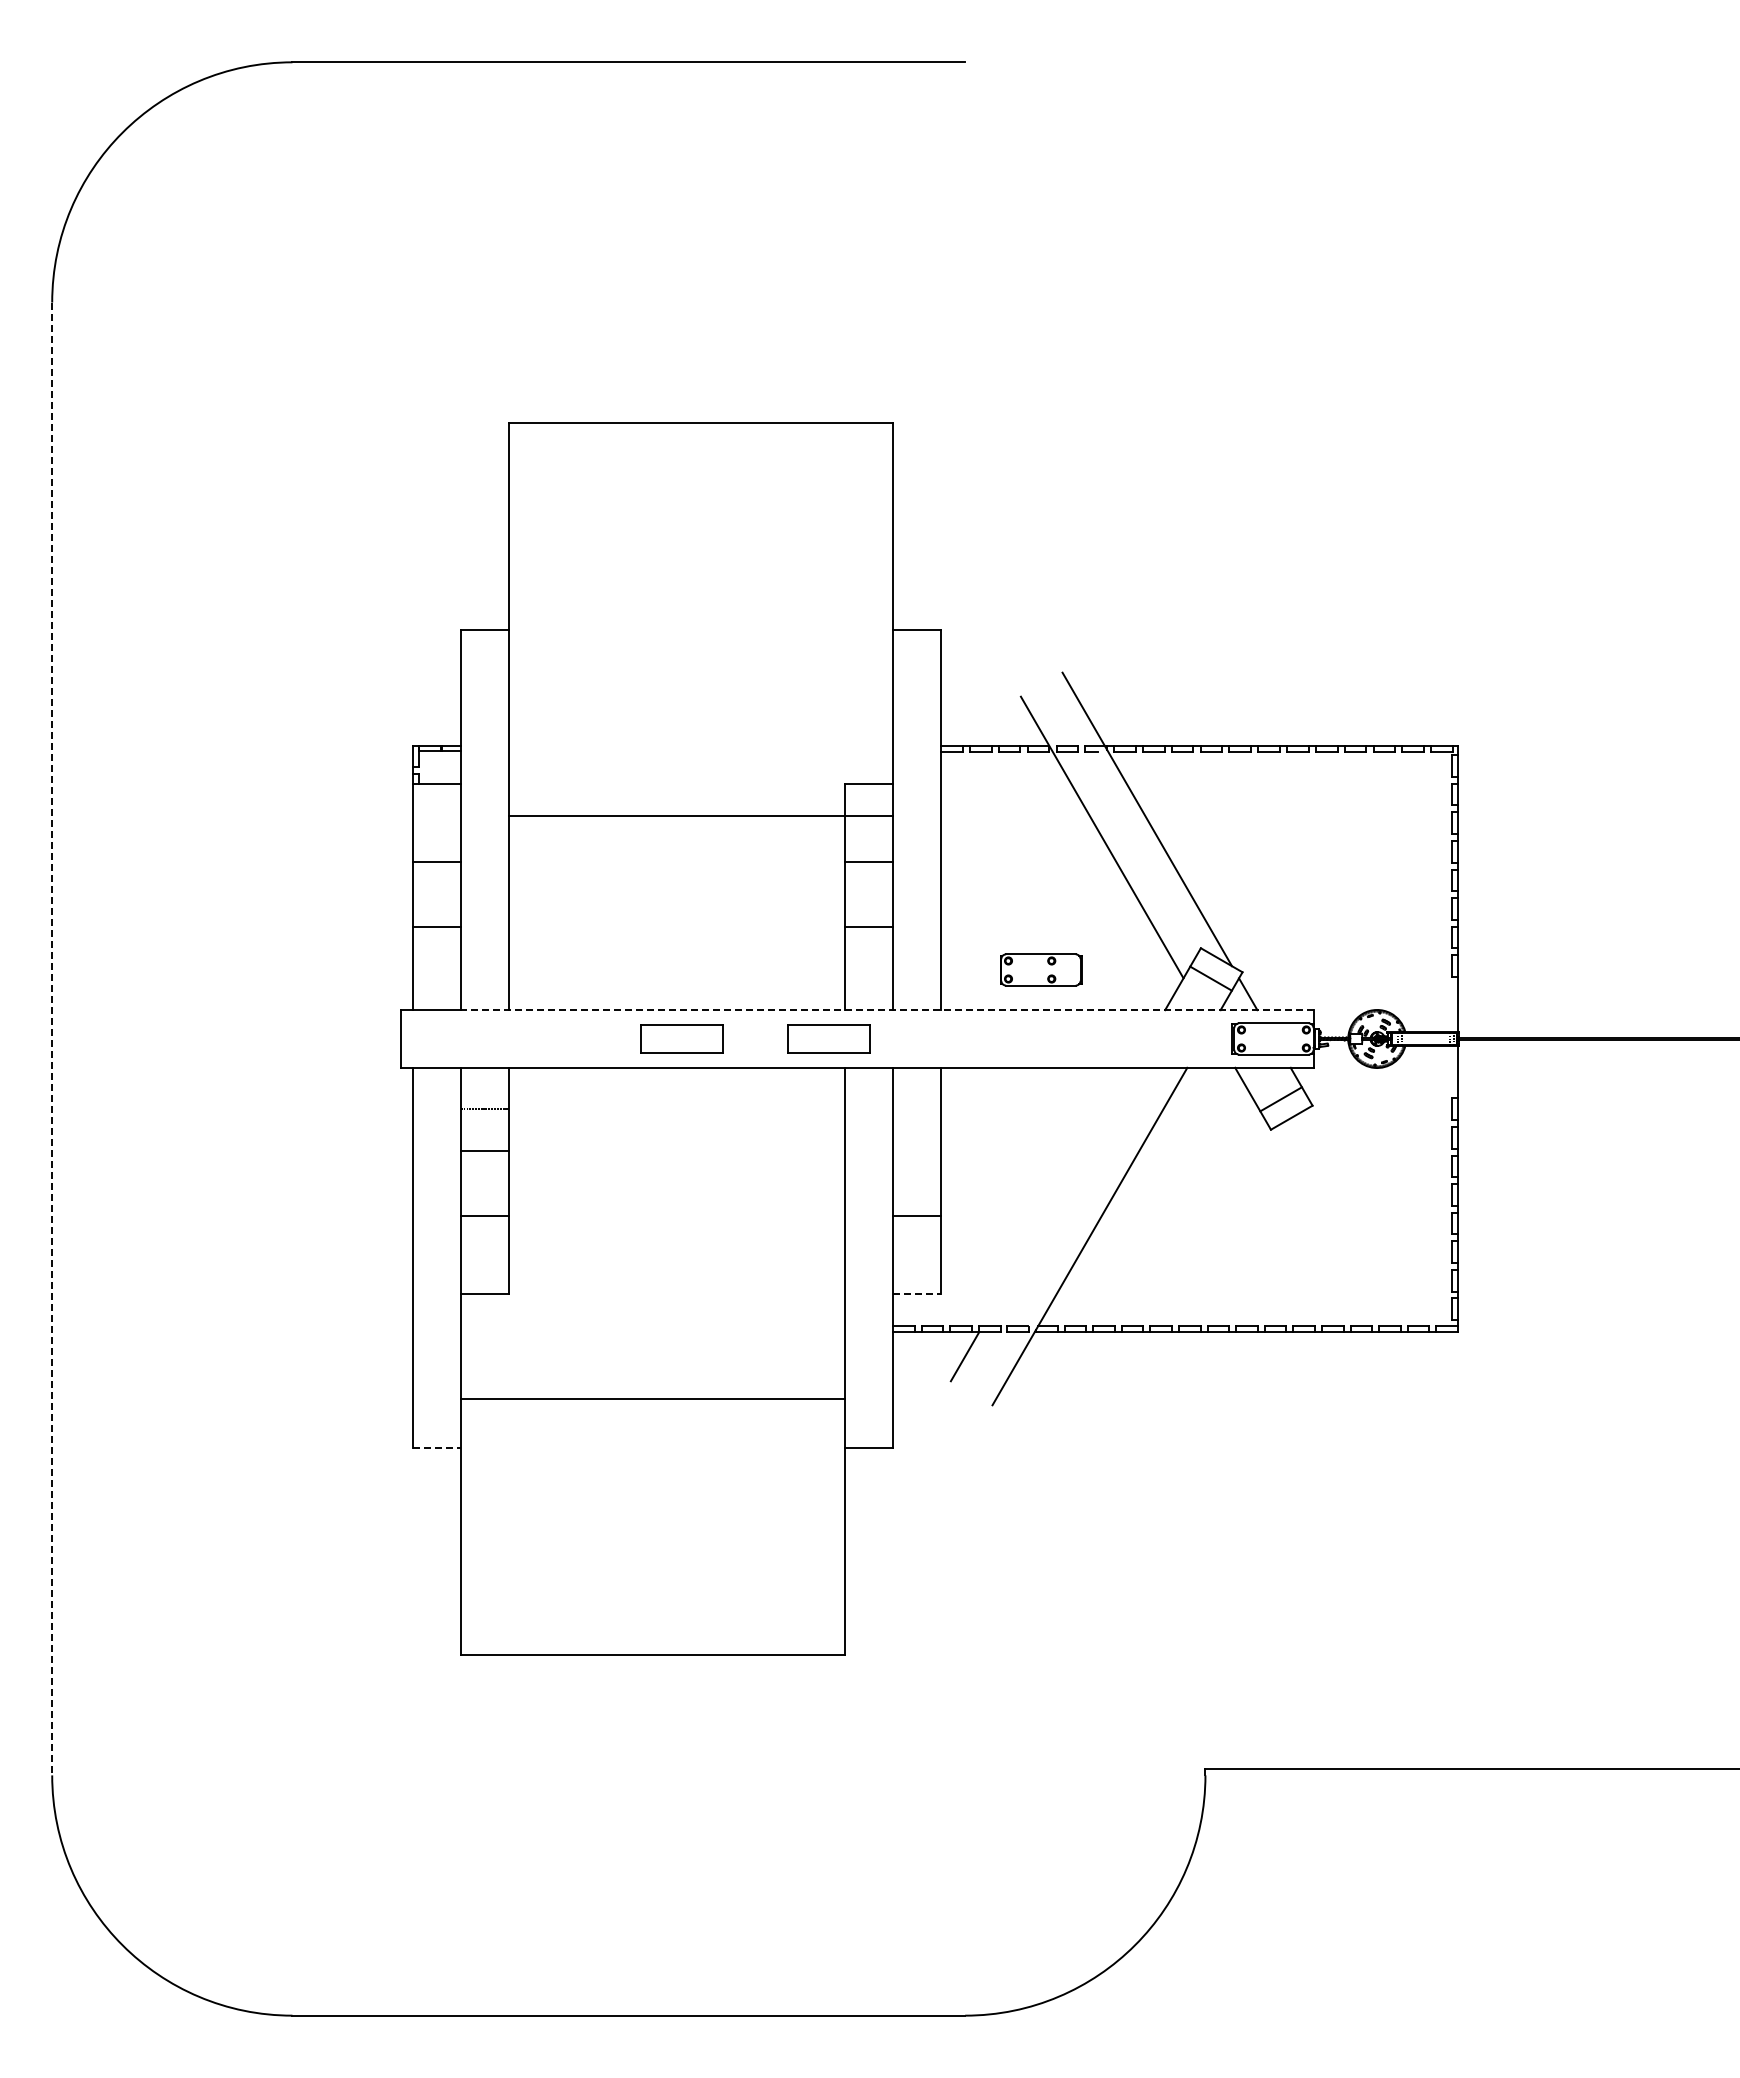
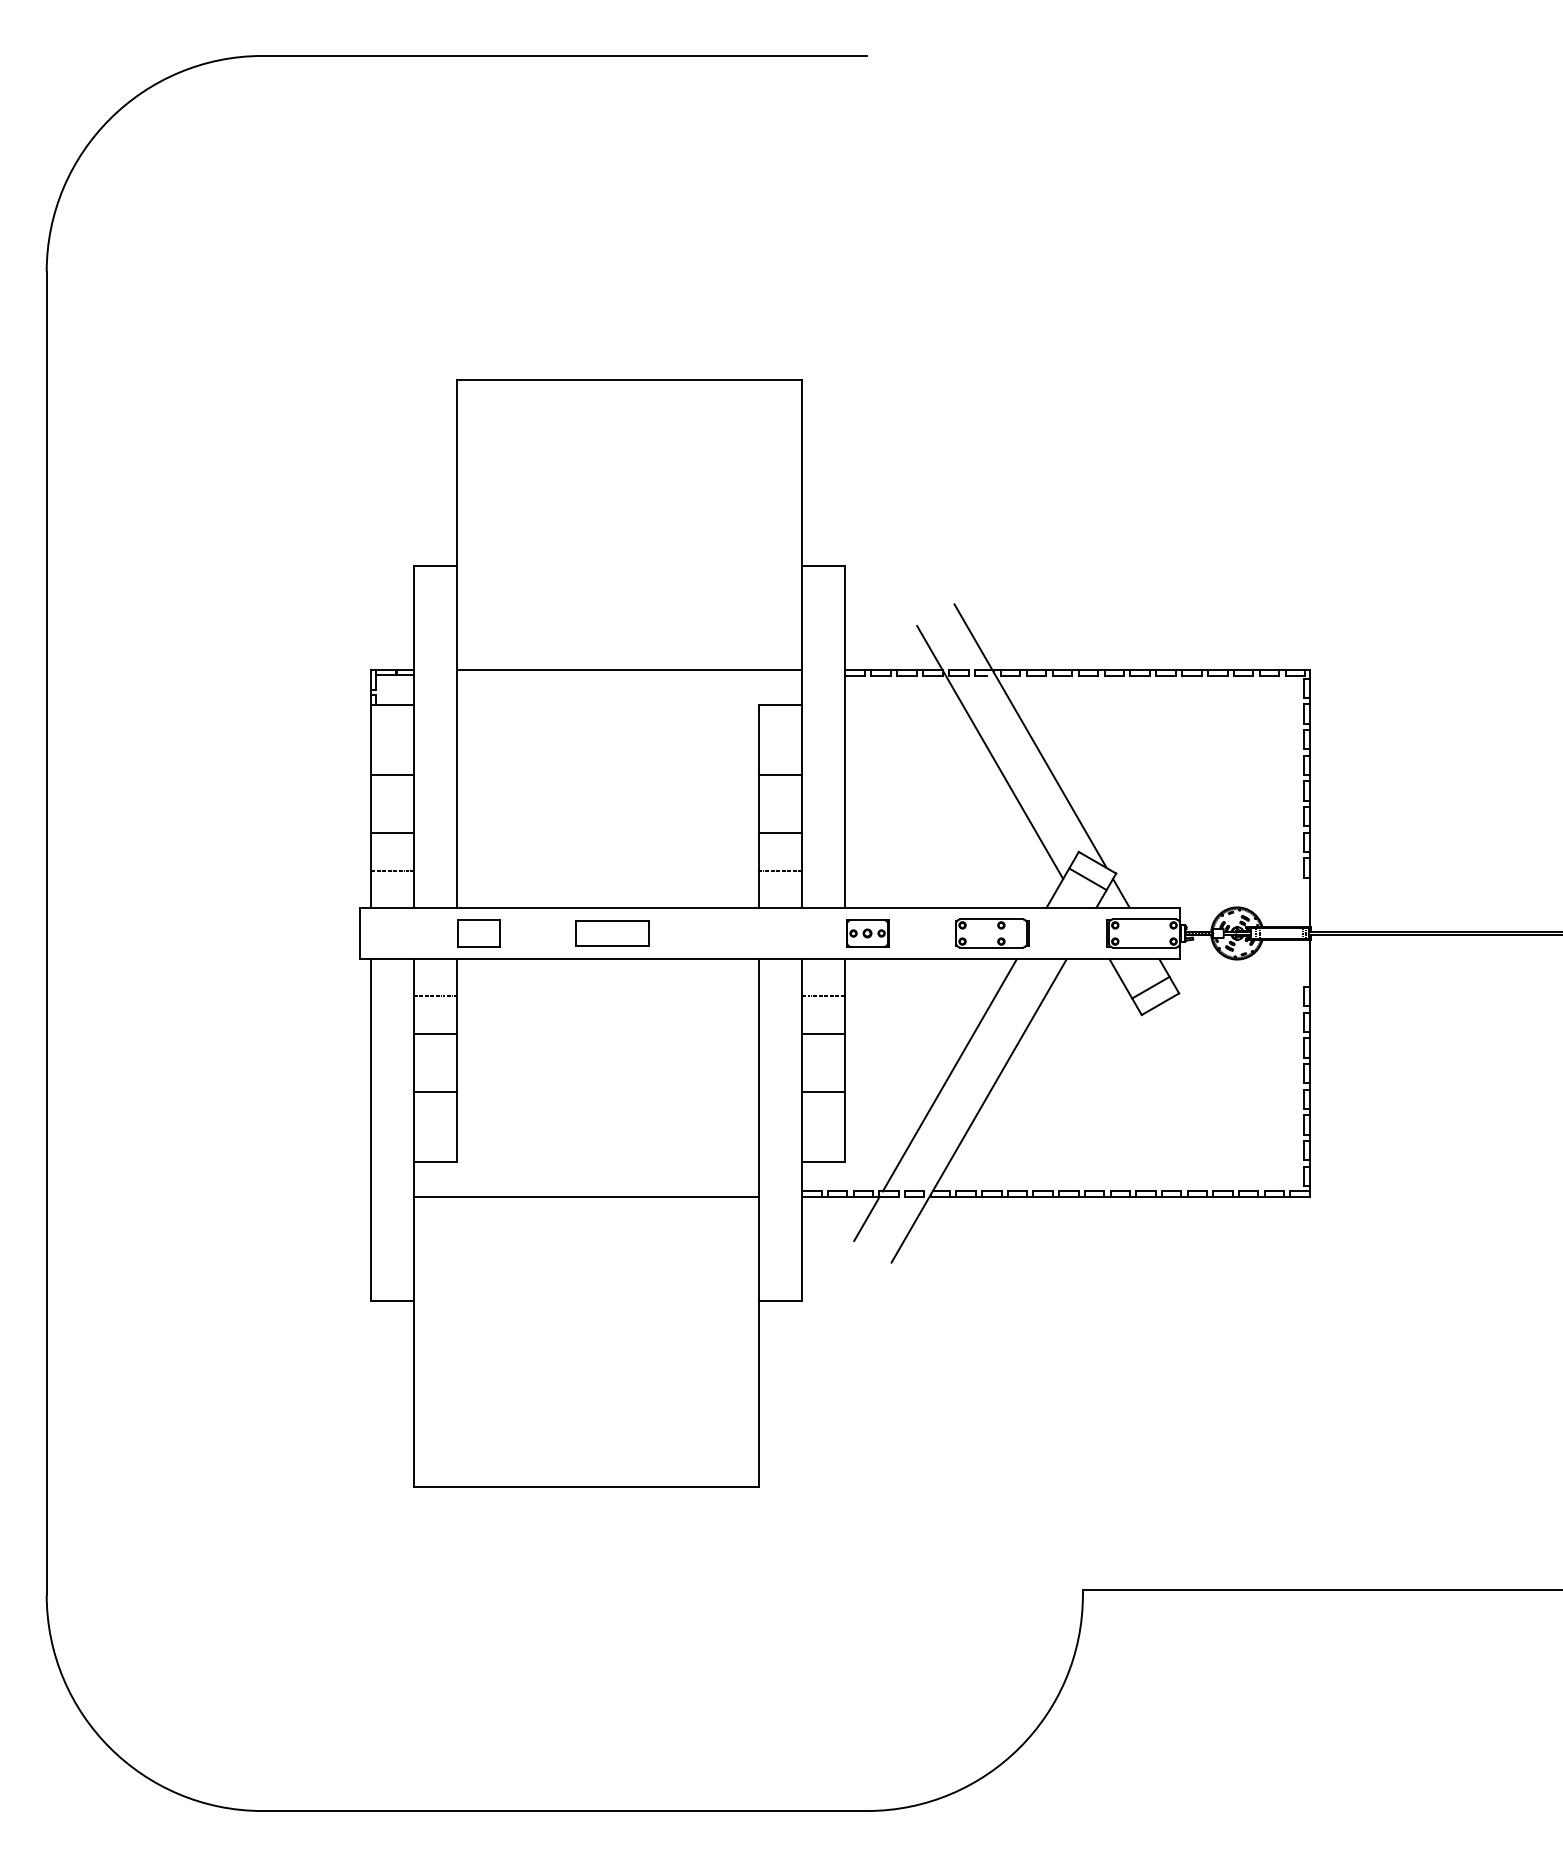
line: (700, 815) -> (629, 669), moved
line: (436, 969) -> (392, 871), added
line: (869, 969) -> (781, 871), added
part: (1041, 969) -> (992, 933), moved
line: (886, 1010) -> (796, 907), dashed -> solid
part: (533, 1038) -> (479, 933), added
part: (828, 1038) -> (744, 933), removed
part: (965, 1038) -> (867, 933), added
line: (52, 1039) -> (46, 933), dashed -> solid
line: (917, 1108) -> (824, 995), added
line: (917, 1150) -> (824, 1033), added
line: (1056, 1196) -> (949, 1075), added
line: (917, 1293) -> (824, 1162), dashed -> solid
line: (652, 1399) -> (586, 1197), moved
line: (437, 1448) -> (392, 1301), dashed -> solid

